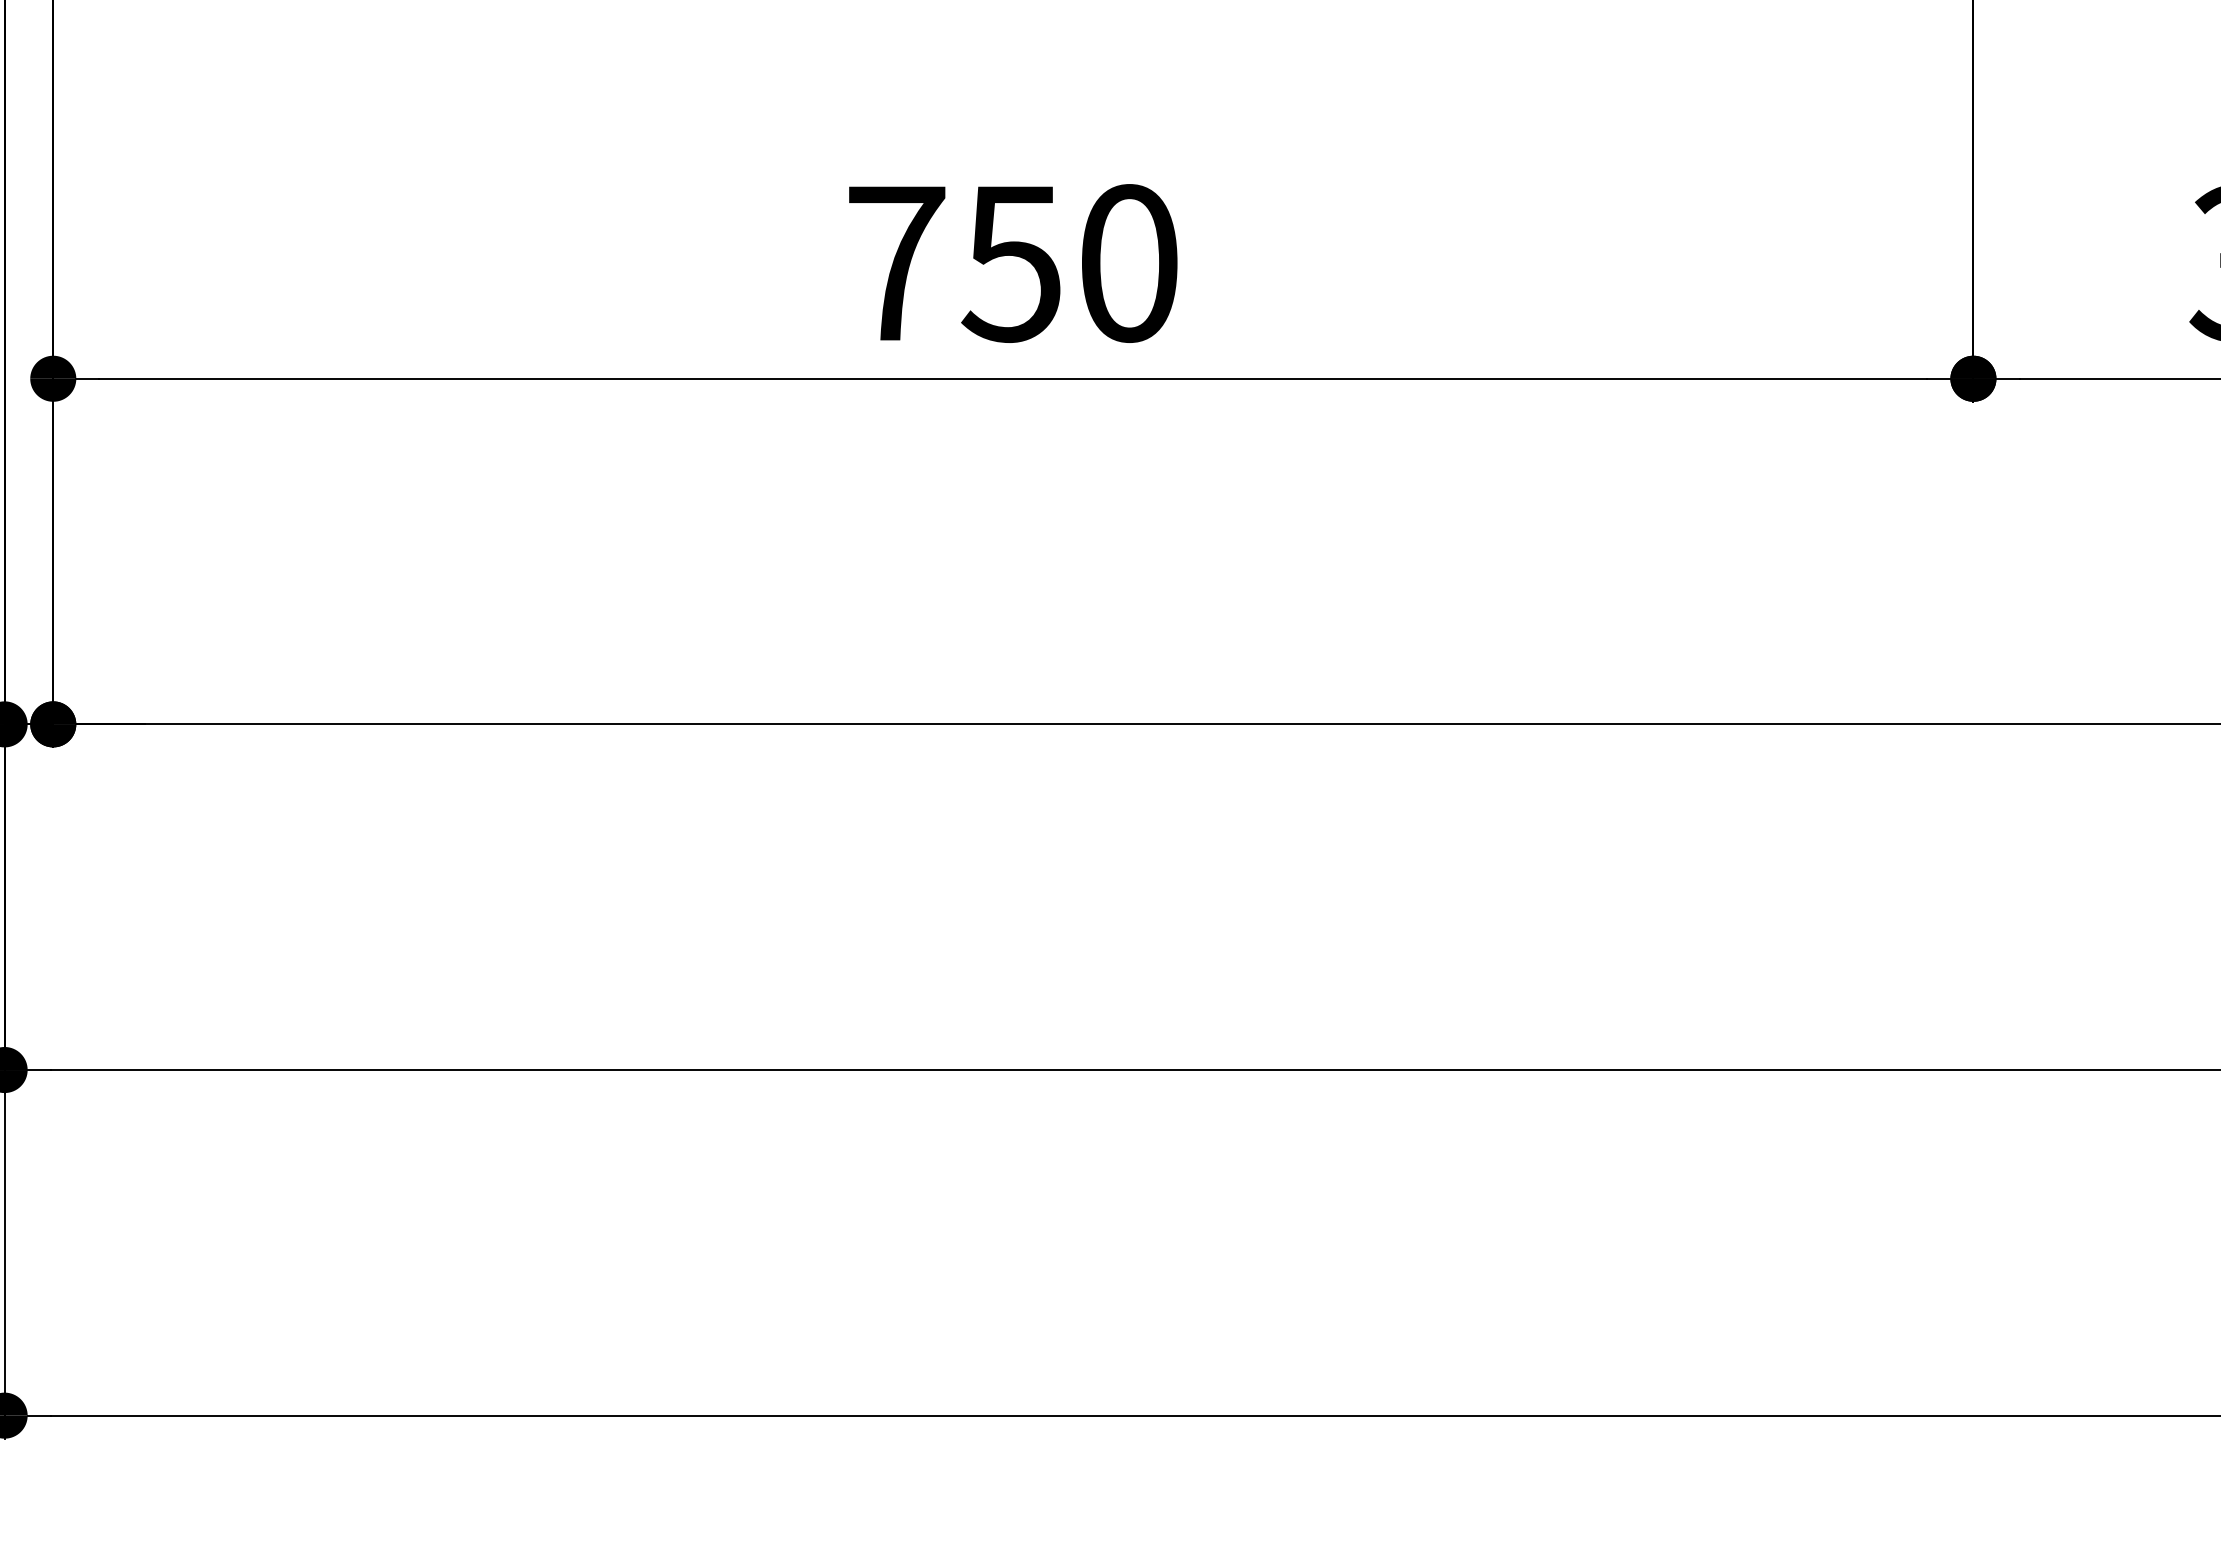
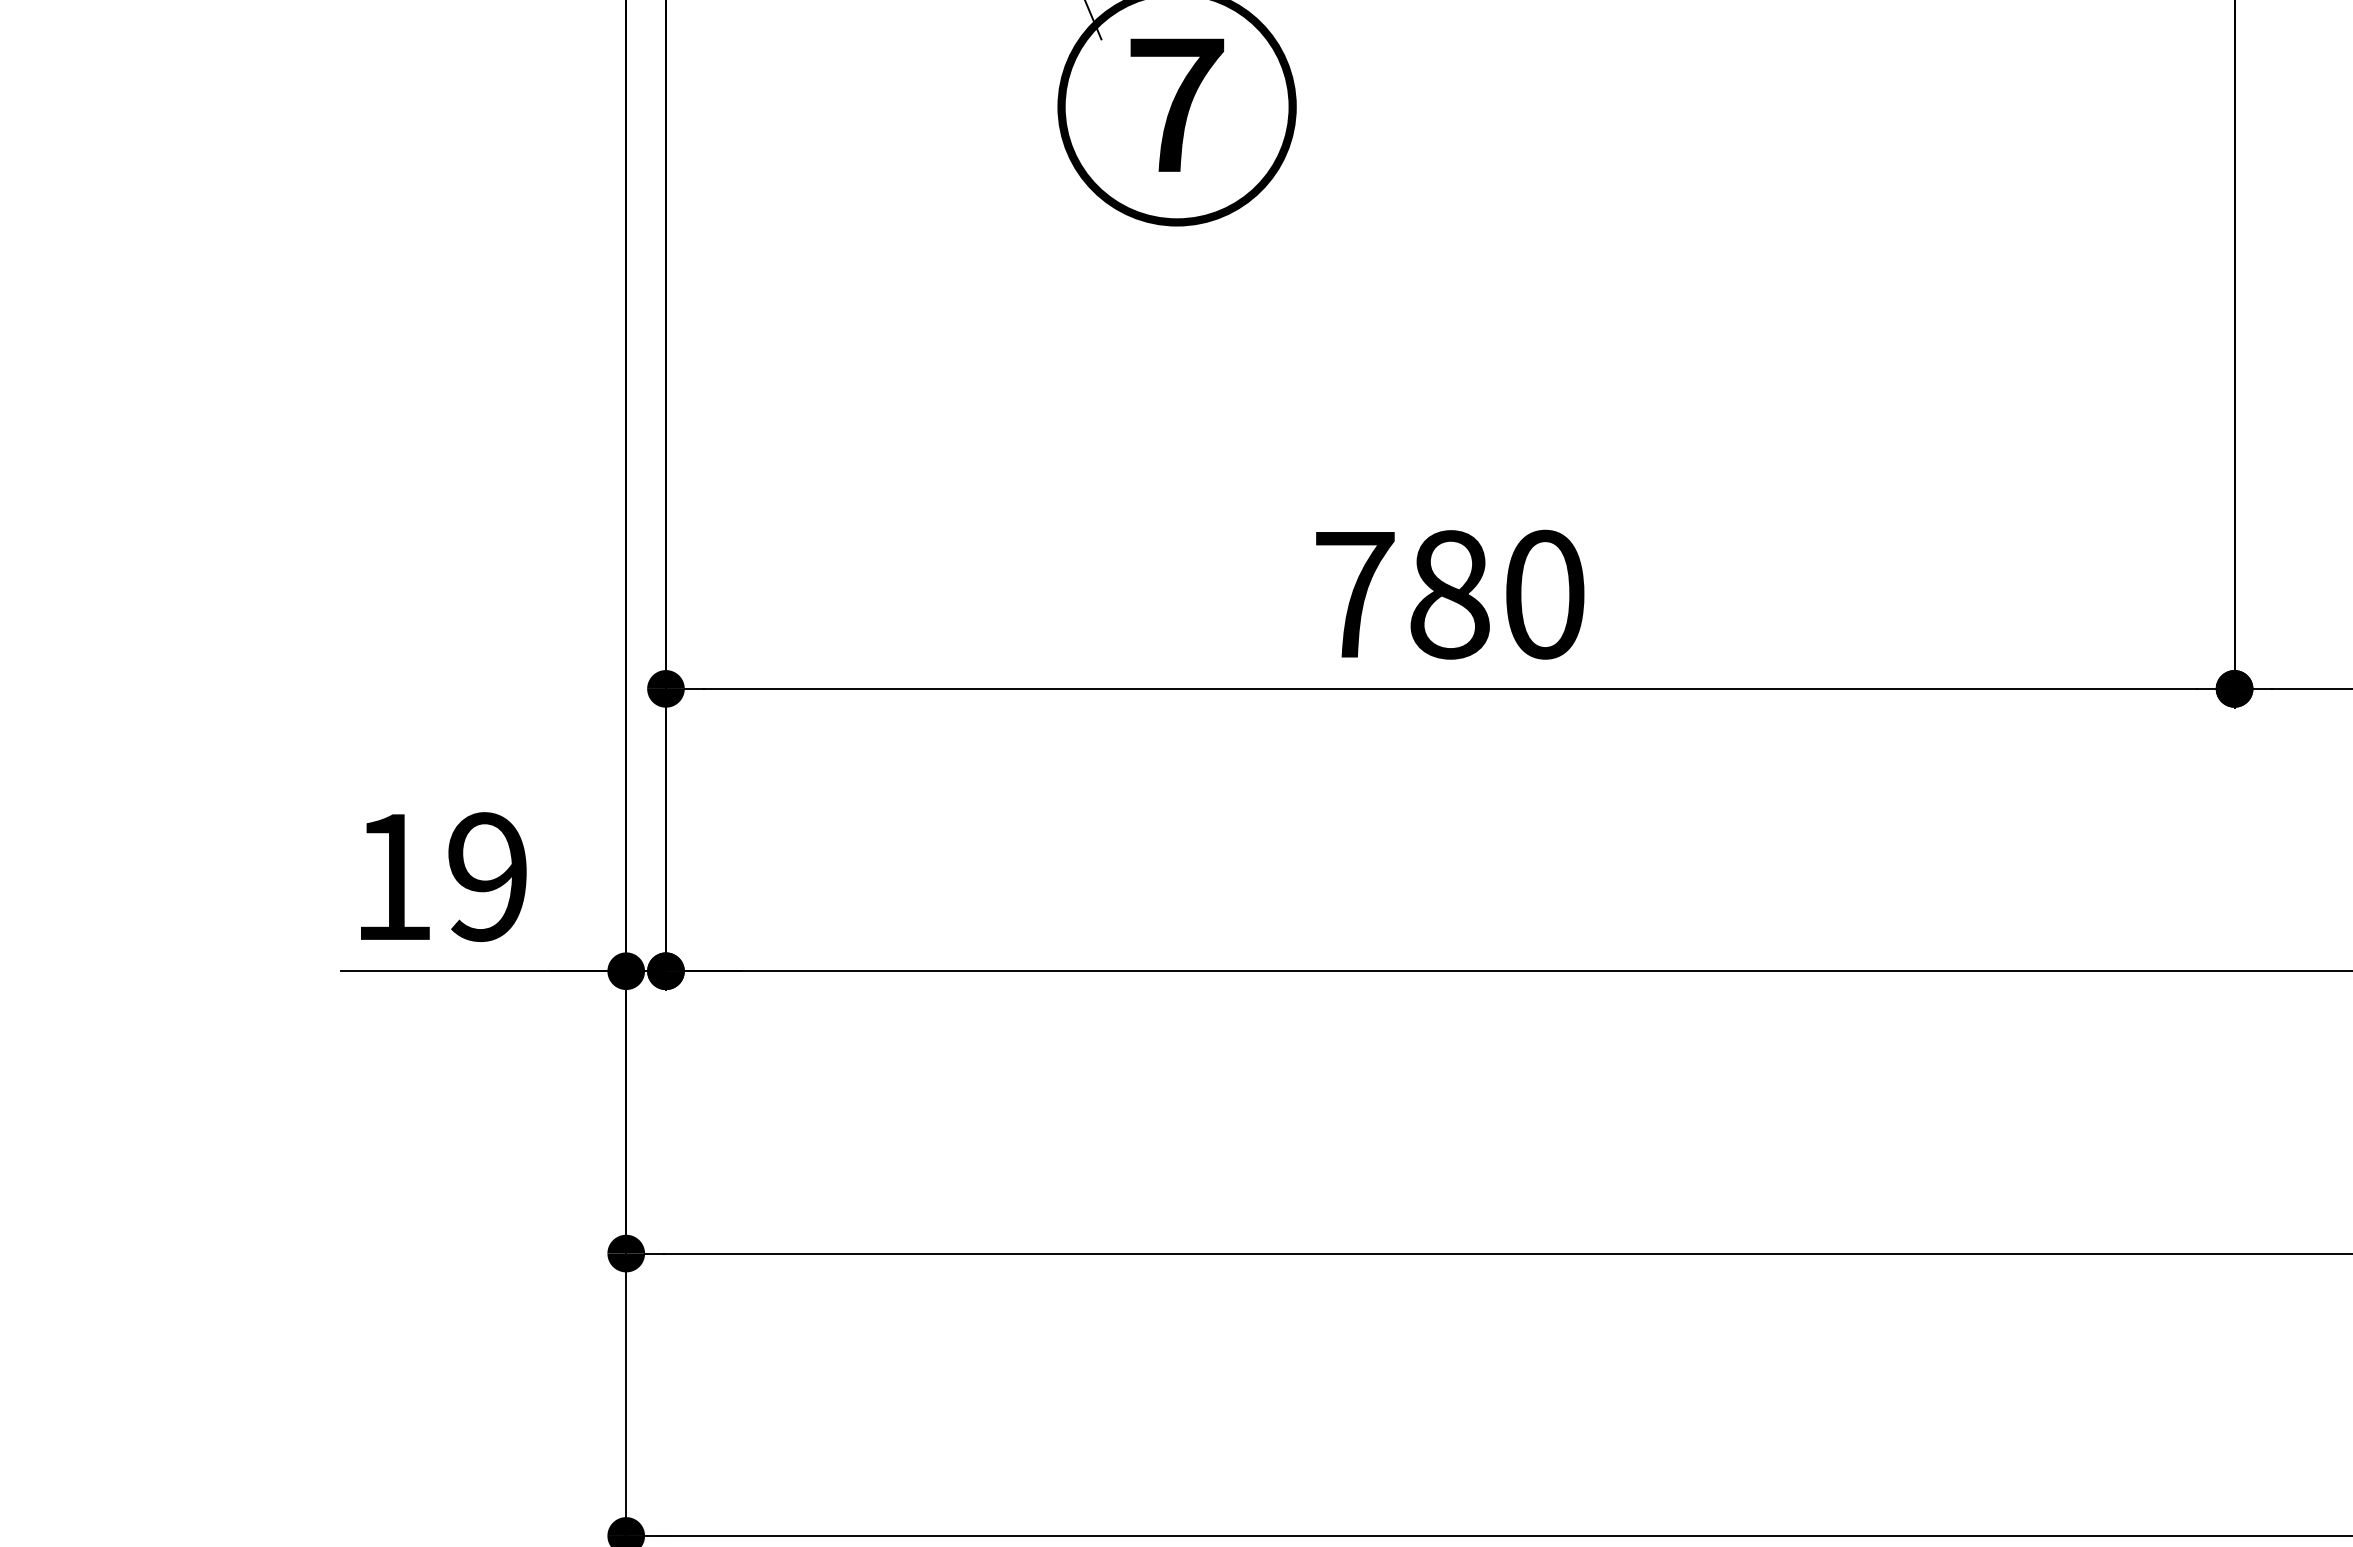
text: (1011, 263) -> (1448, 594), 750 -> 780

